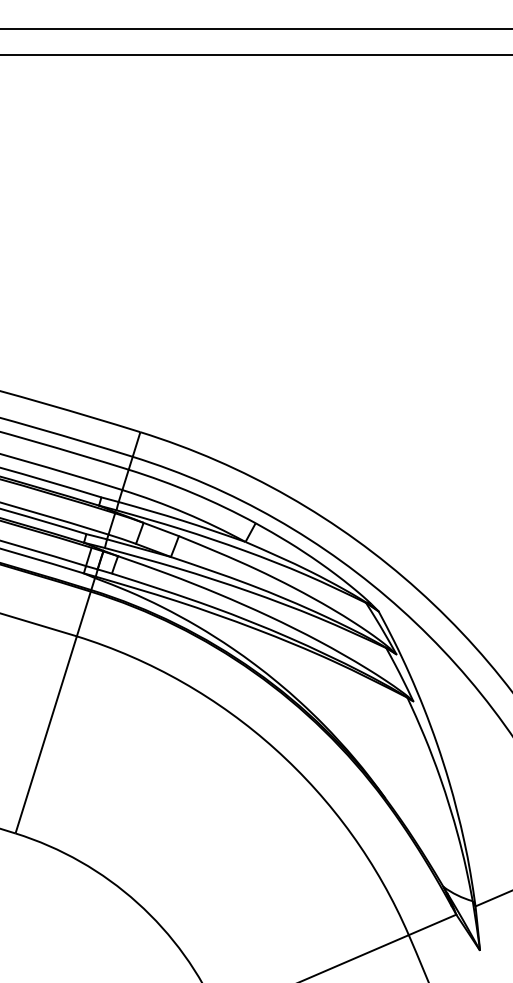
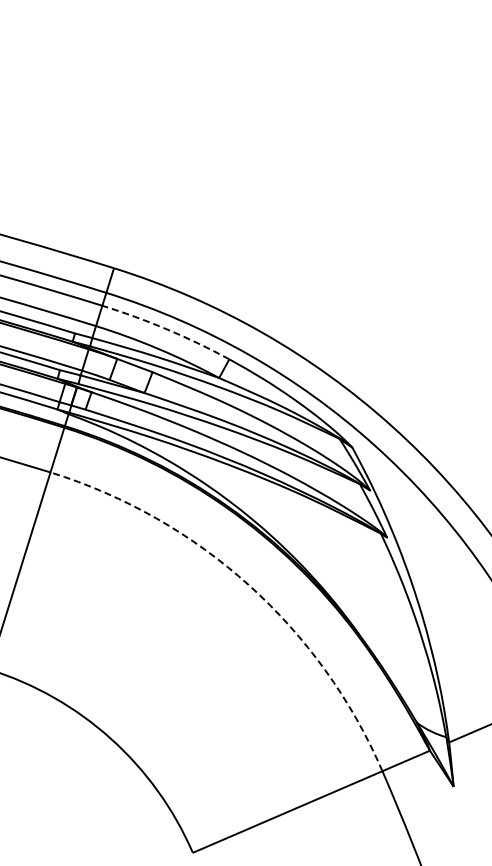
arc: (193, 493) -> (167, 329), solid -> dashed
arc: (275, 749) -> (249, 585), solid -> dashed

